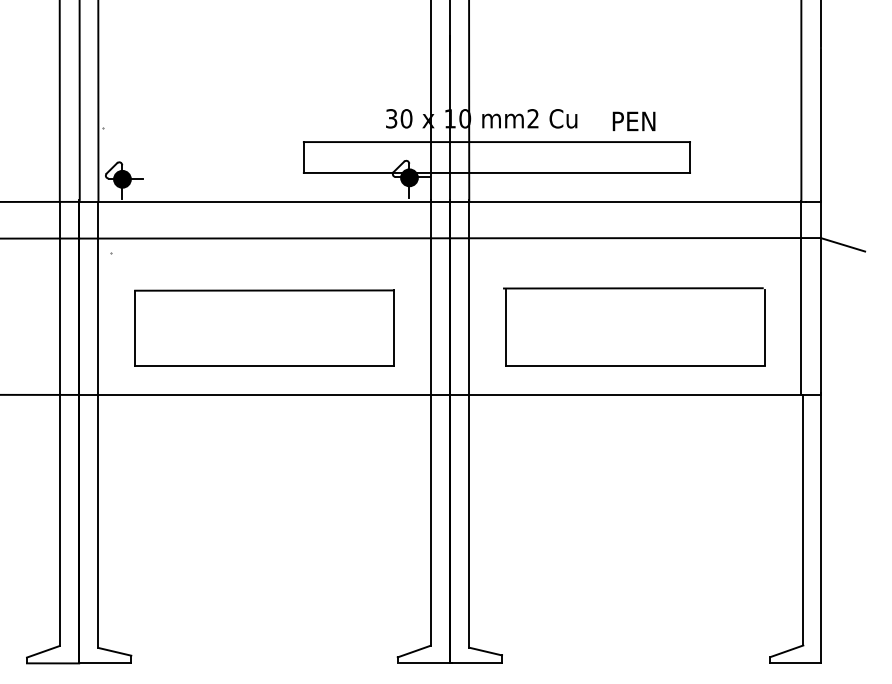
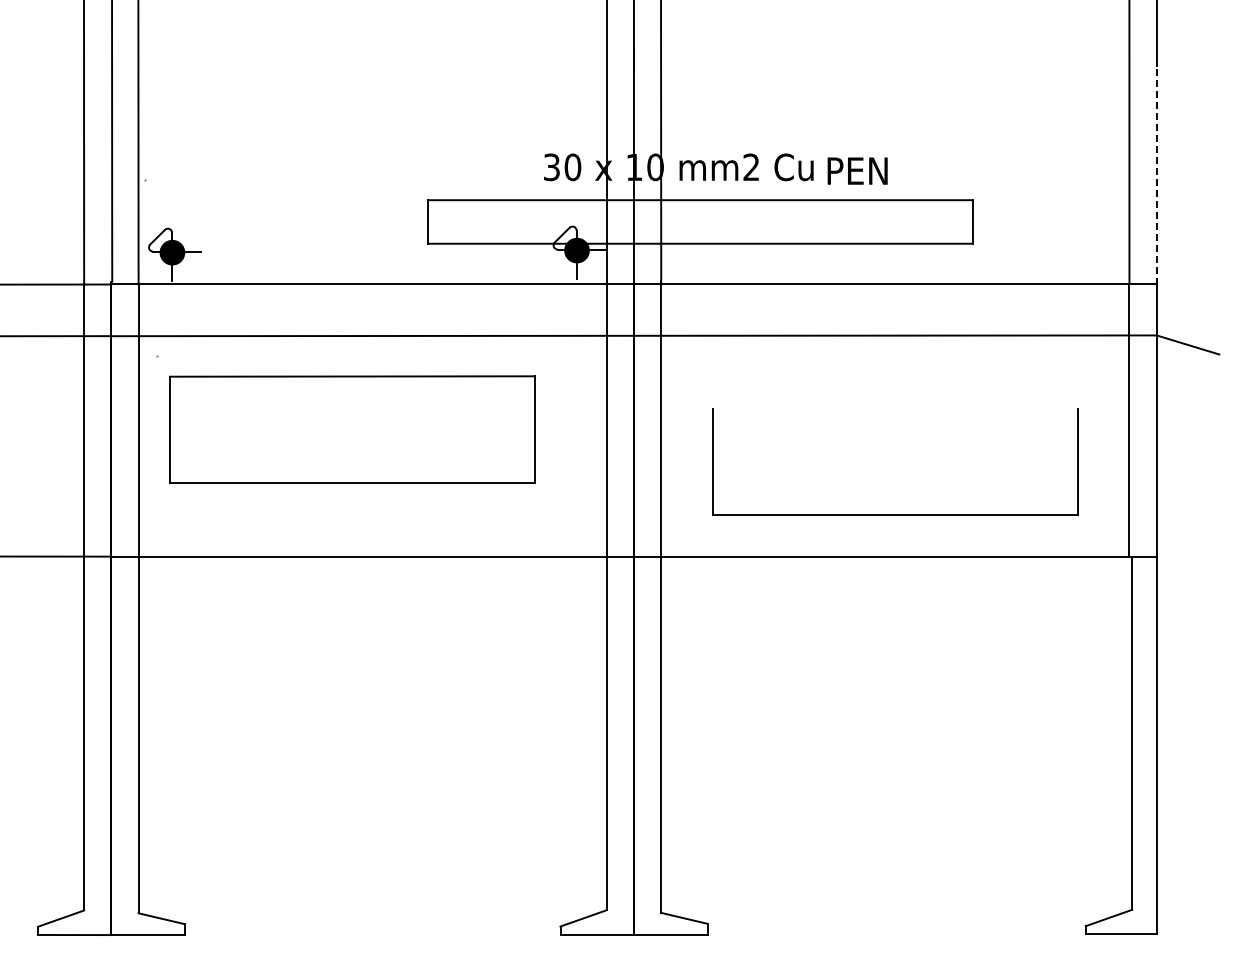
text: (633, 121) -> (857, 170), moved
line: (820, 125) -> (1156, 176), solid -> dashed
line: (633, 288) -> (892, 406), removed
part: (264, 328) -> (352, 429), moved

